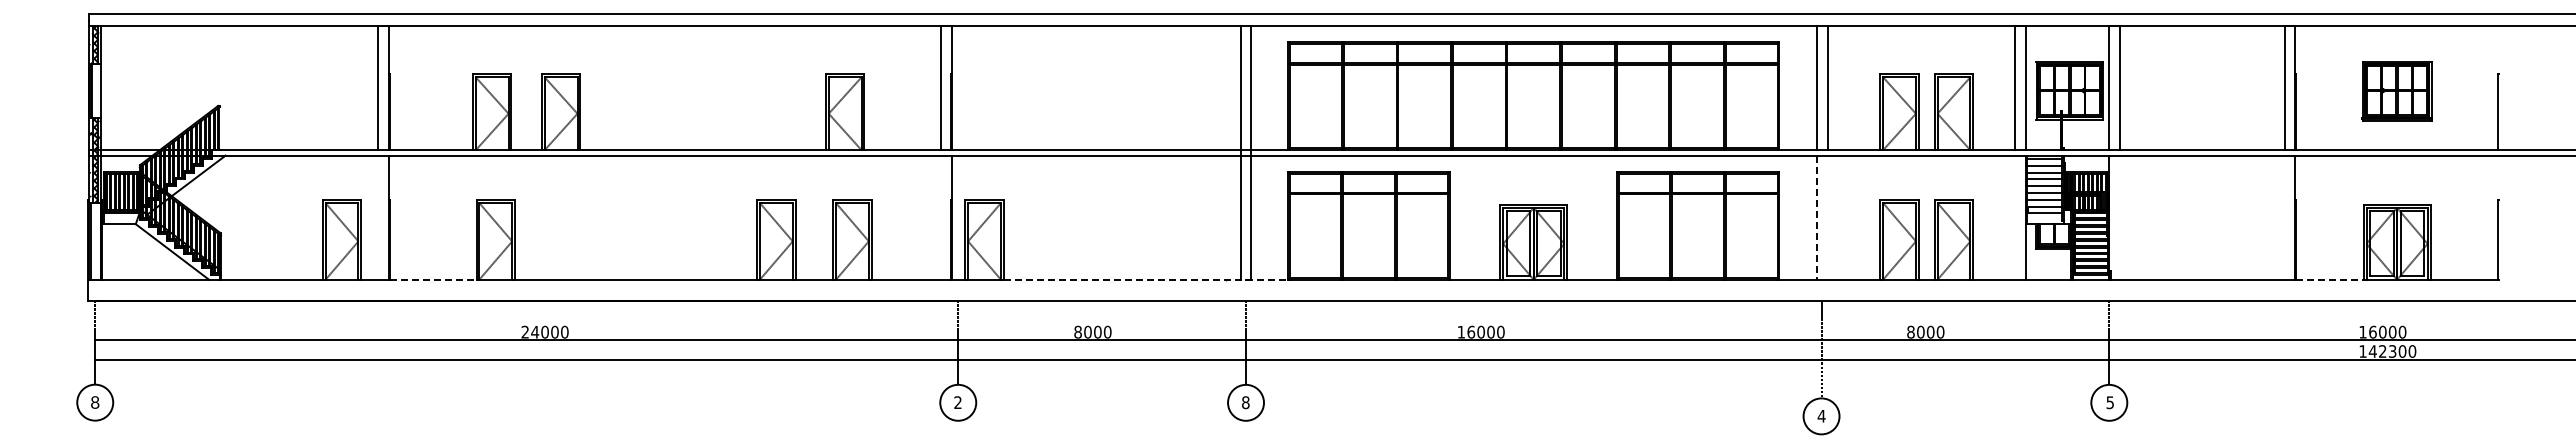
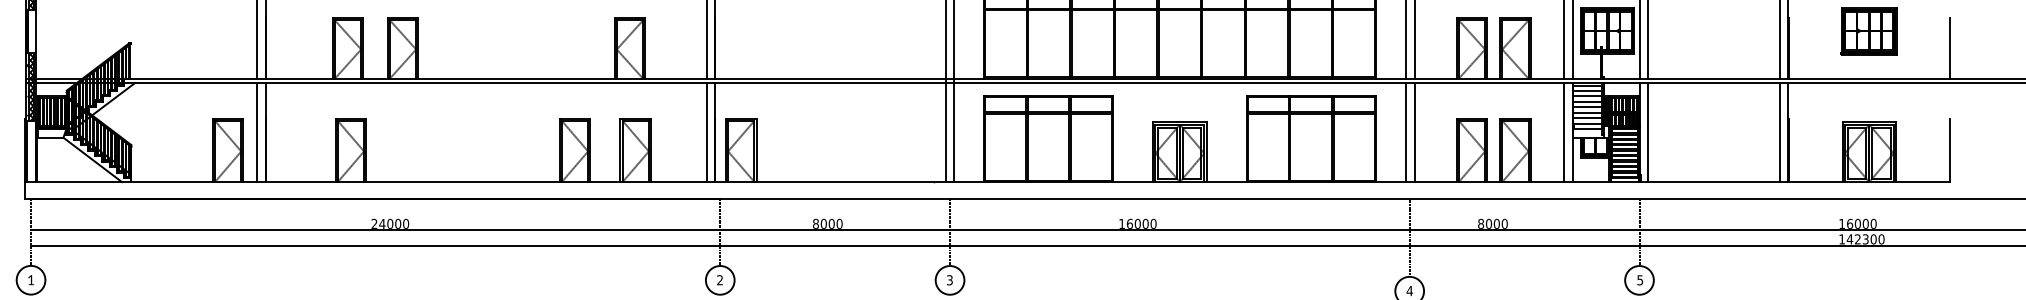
line: (378, 217) -> (257, 132), added
line: (941, 217) -> (706, 132), added
line: (1827, 217) -> (1414, 132), added
line: (2014, 217) -> (1563, 132), added
line: (2120, 217) -> (1648, 132), added
line: (2284, 217) -> (1779, 132), added
line: (1817, 218) -> (1406, 133), dashed -> solid
line: (433, 279) -> (301, 181), dashed -> solid
line: (1146, 279) -> (870, 181), dashed -> solid
line: (2330, 279) -> (1816, 181), dashed -> solid
text: (95, 402) -> (31, 280), 8 -> 1
text: (1245, 402) -> (949, 280), 8 -> 3

